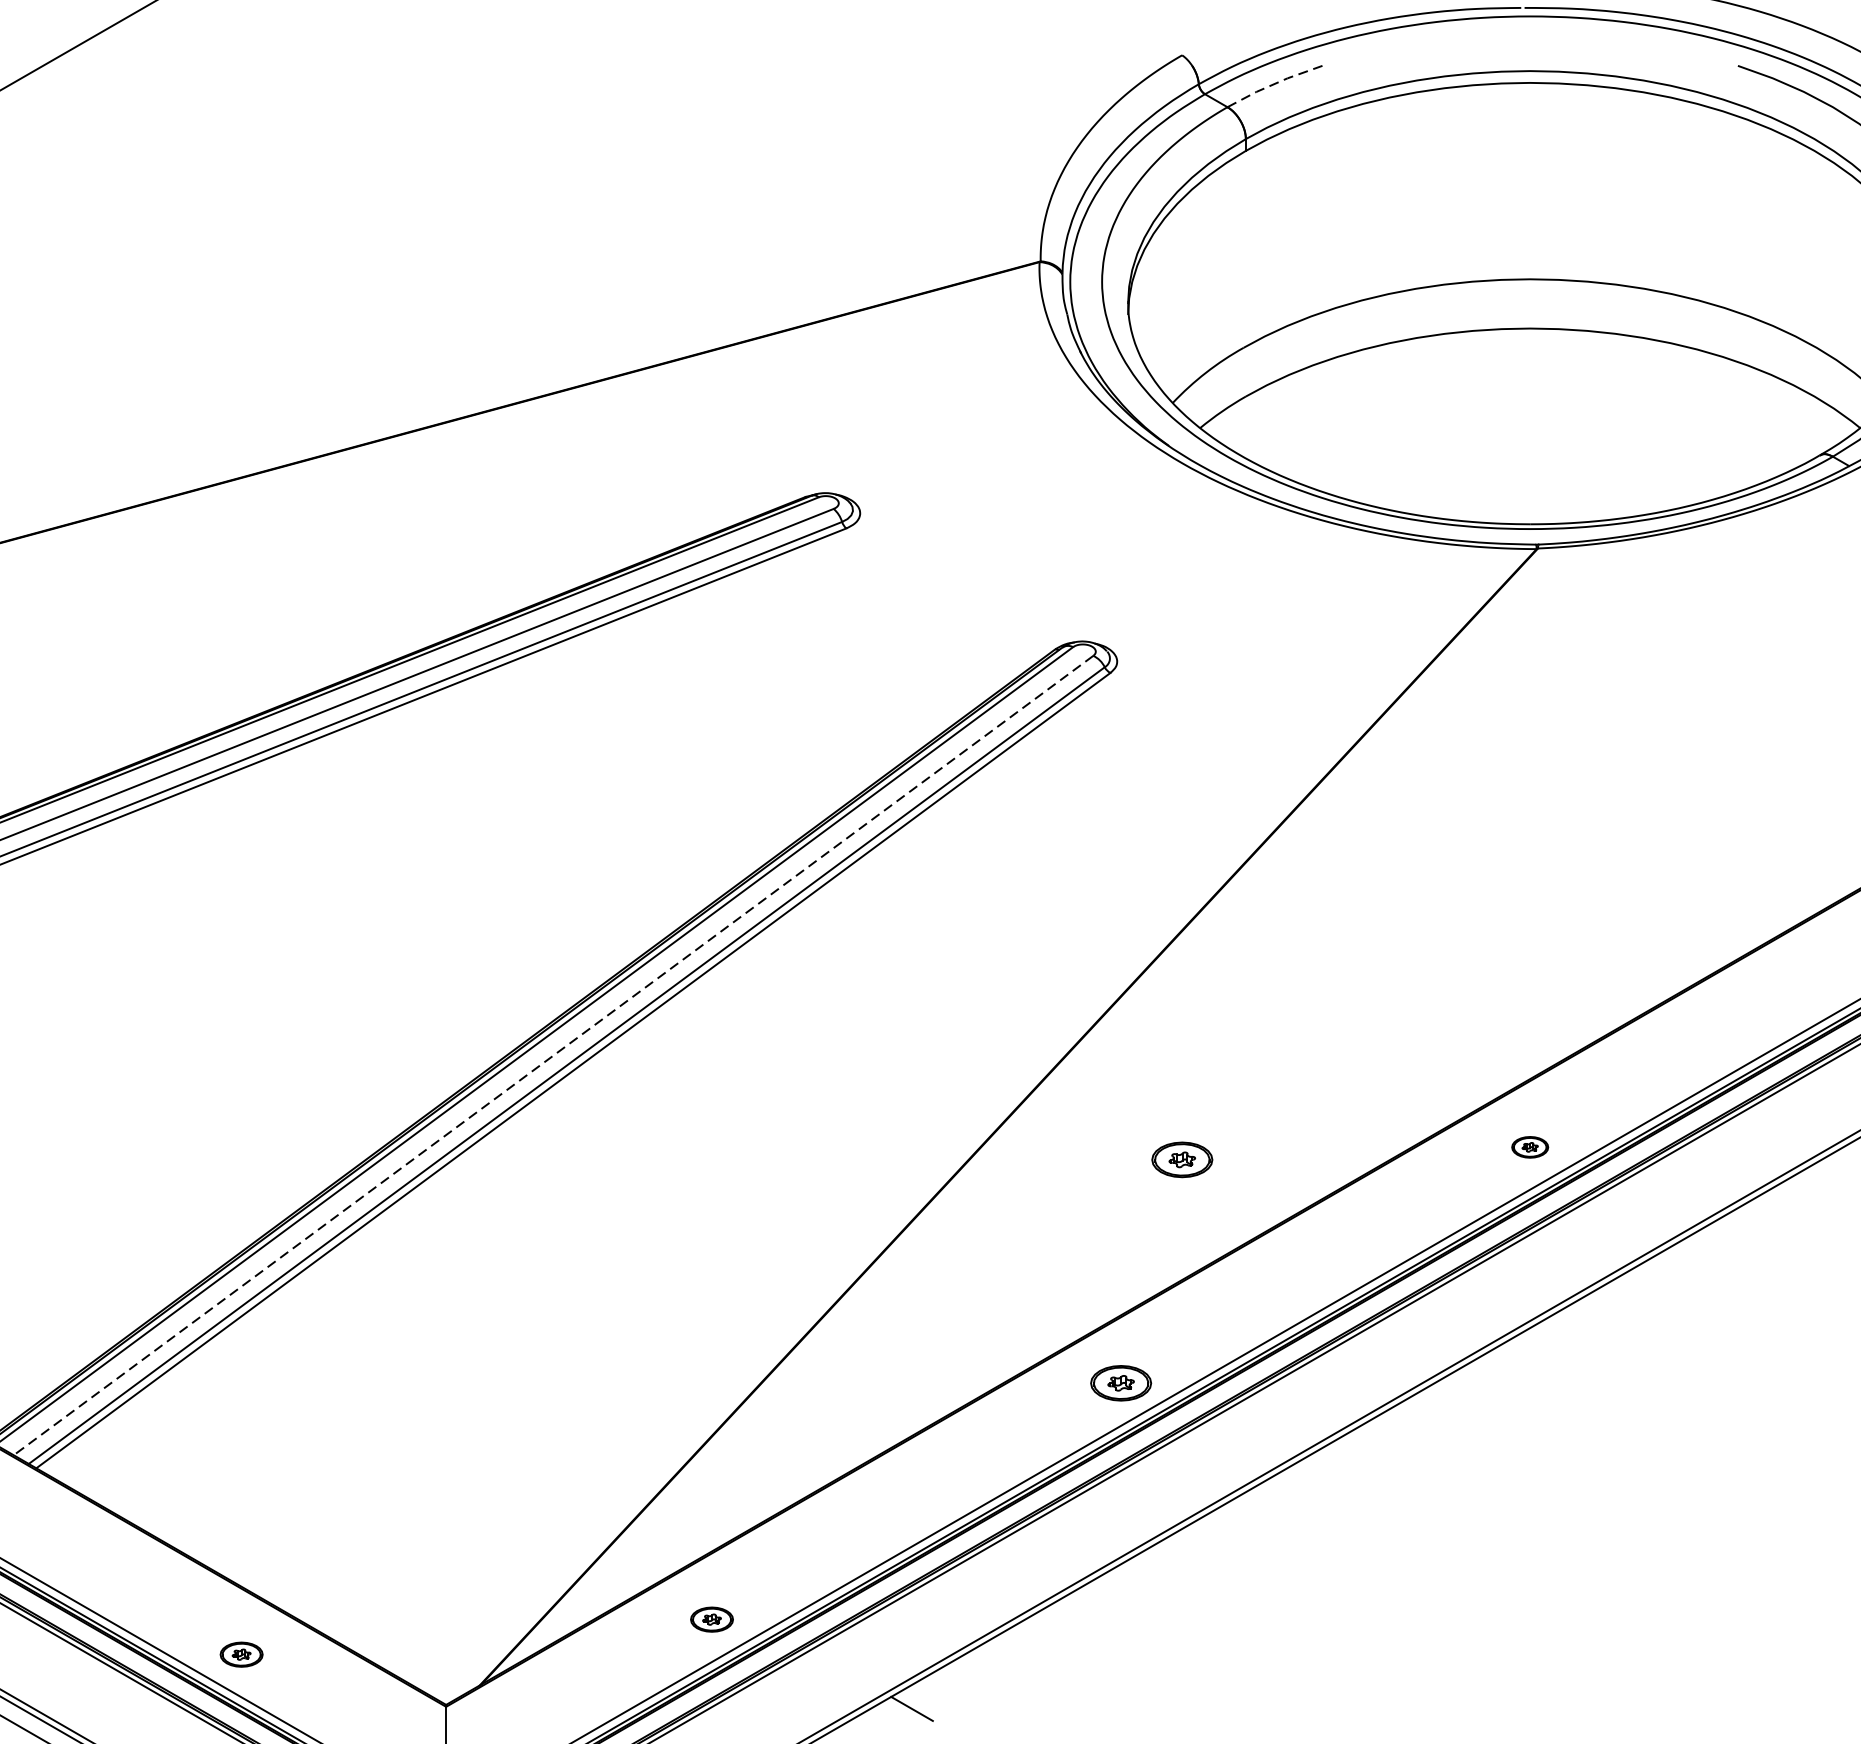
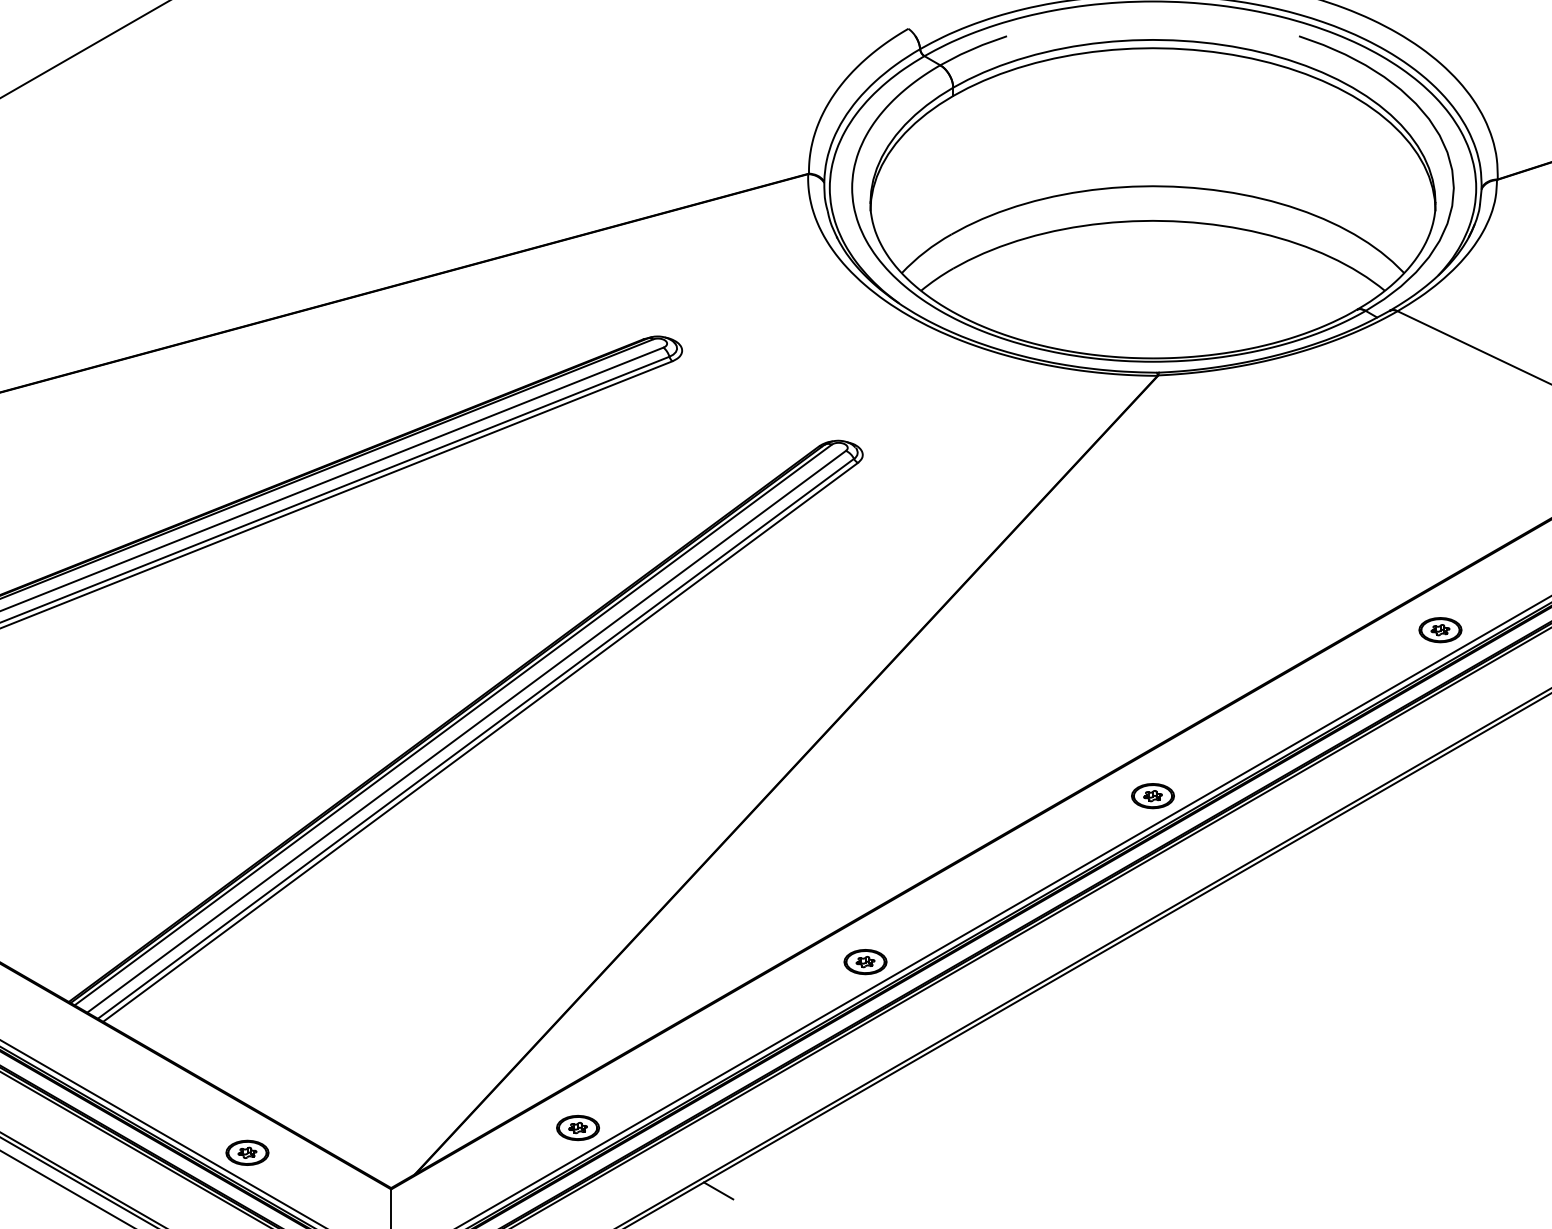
line: (1274, 83) -> (973, 48), dashed -> solid
line: (553, 1056) -> (466, 732), dashed -> solid
part: (1529, 1147) -> (1152, 796), size x1.67
part: (1182, 1160) -> (908, 805), removed
part: (711, 1620) -> (577, 1128), size x1.43
part: (241, 1654) -> (247, 1152), size x1.43

